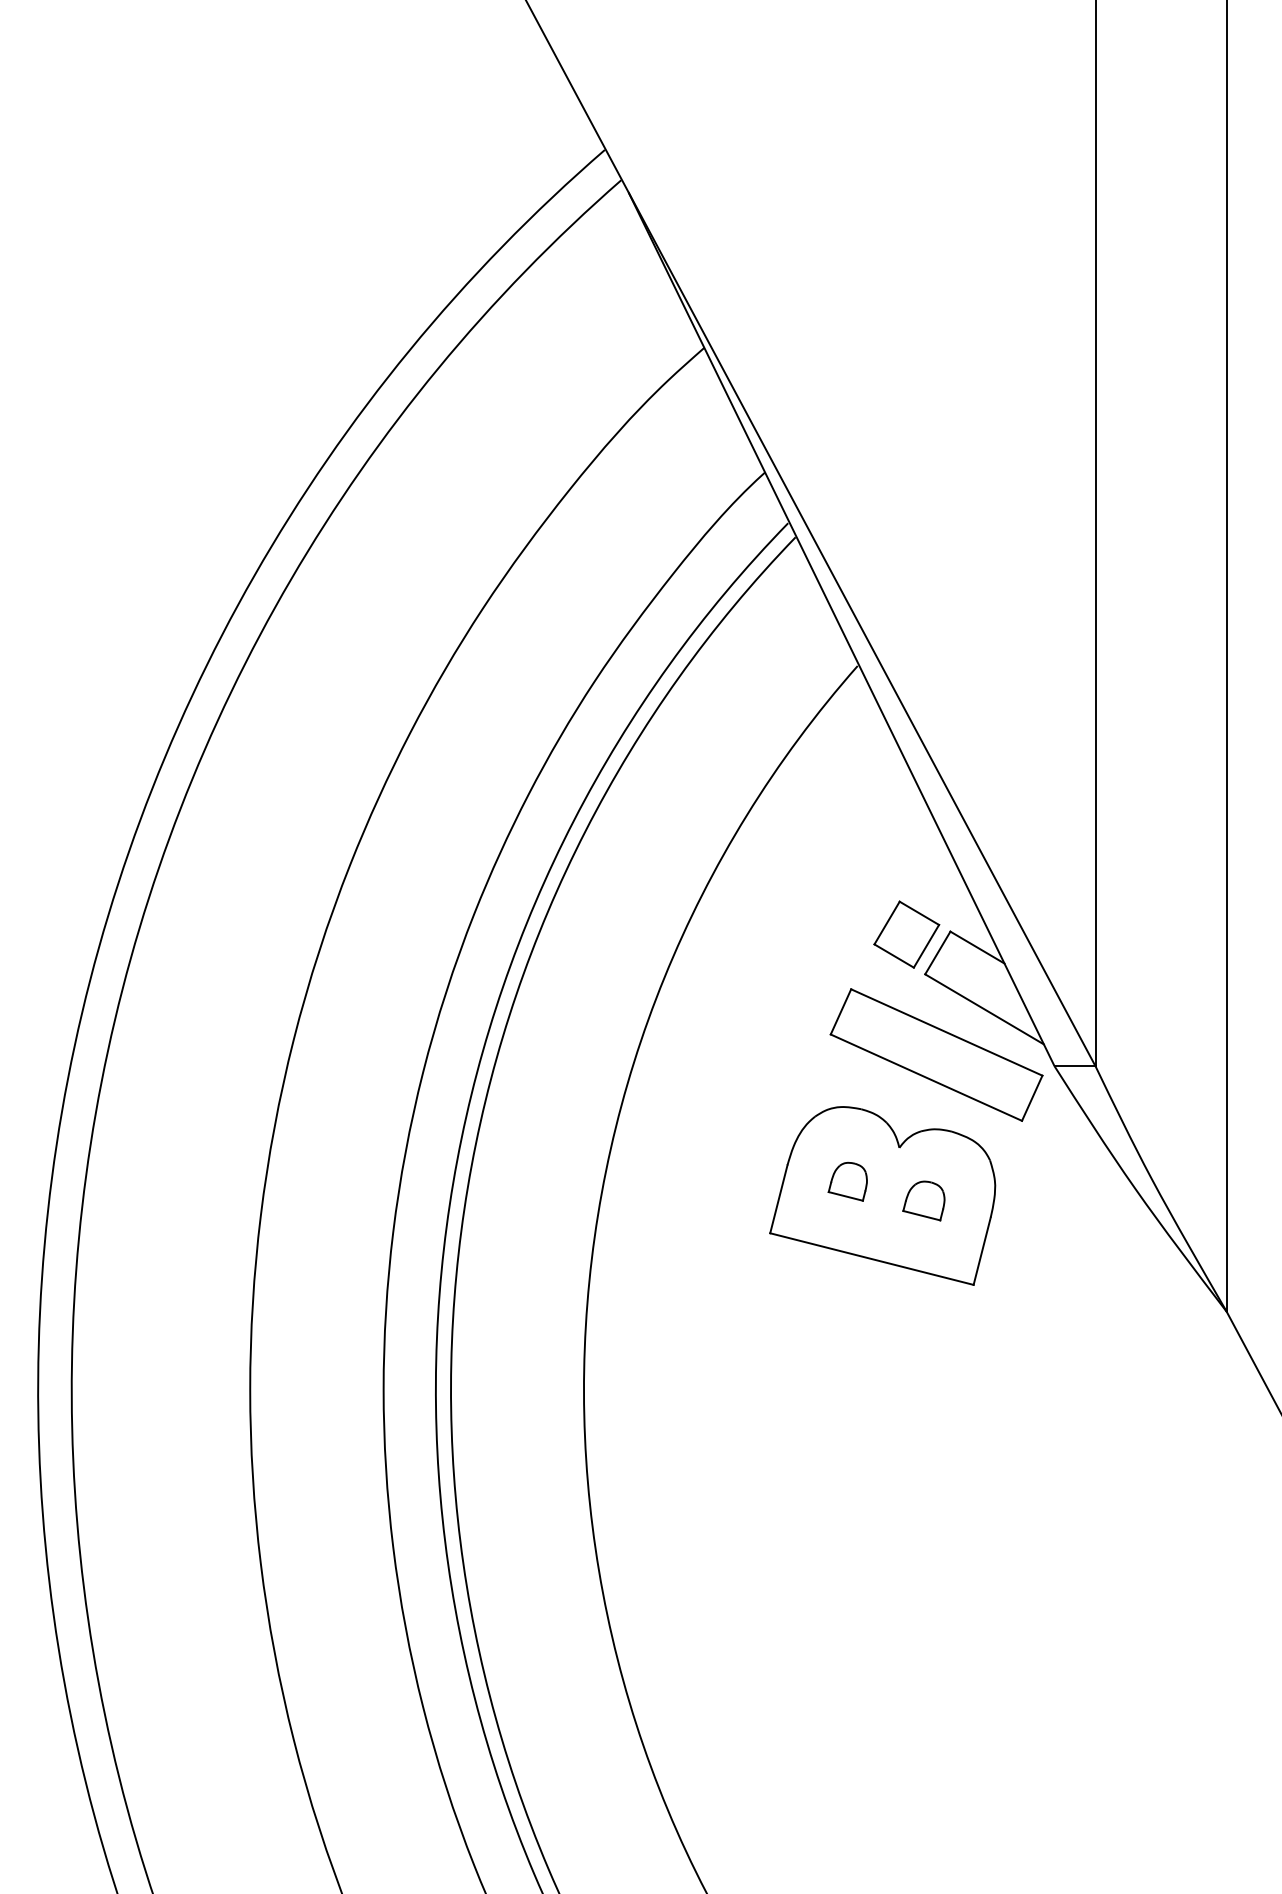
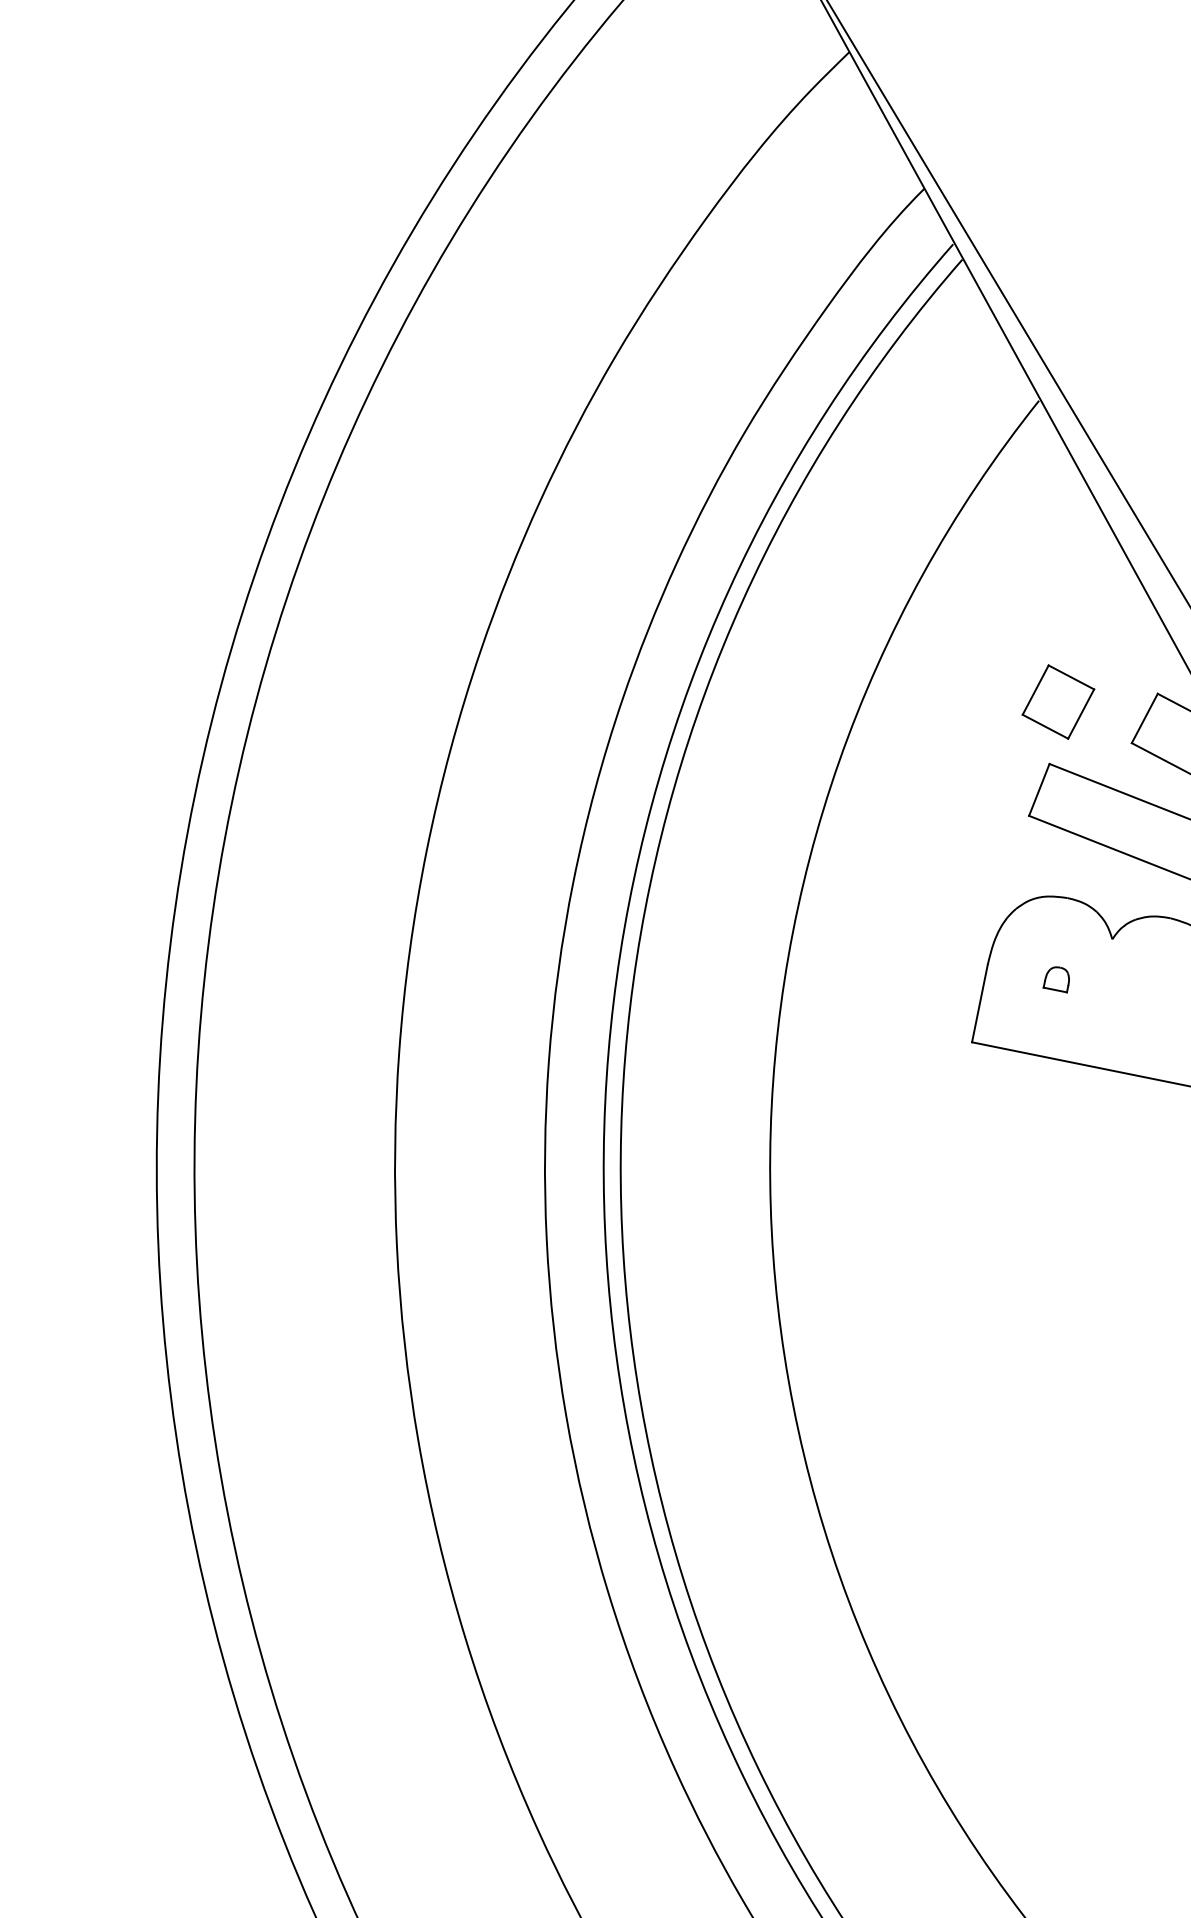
part: (906, 934) -> (1058, 701), moved
part: (847, 1181) -> (1055, 979), size x0.6
part: (923, 1200) -> (1142, 997), removed

